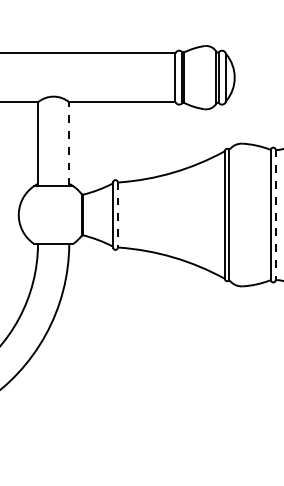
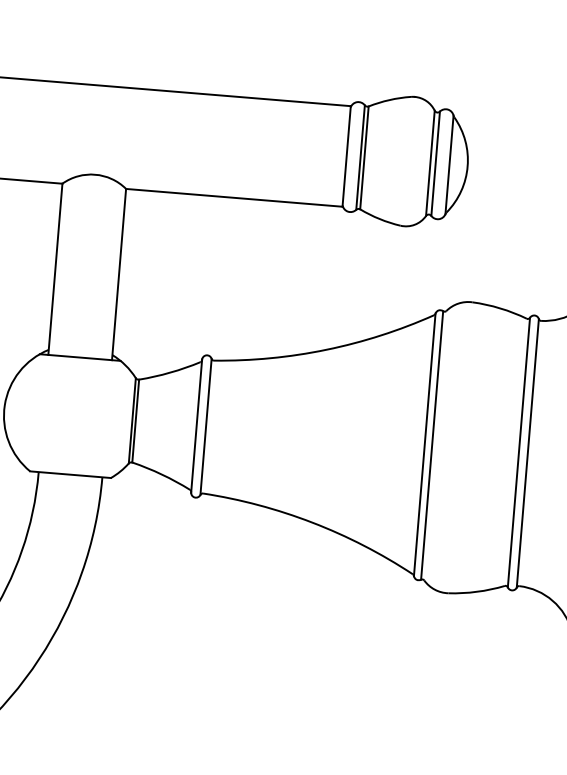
line: (69, 144) -> (119, 274), dashed -> solid
line: (117, 215) -> (205, 427), dashed -> solid
line: (275, 215) -> (527, 454), dashed -> solid

